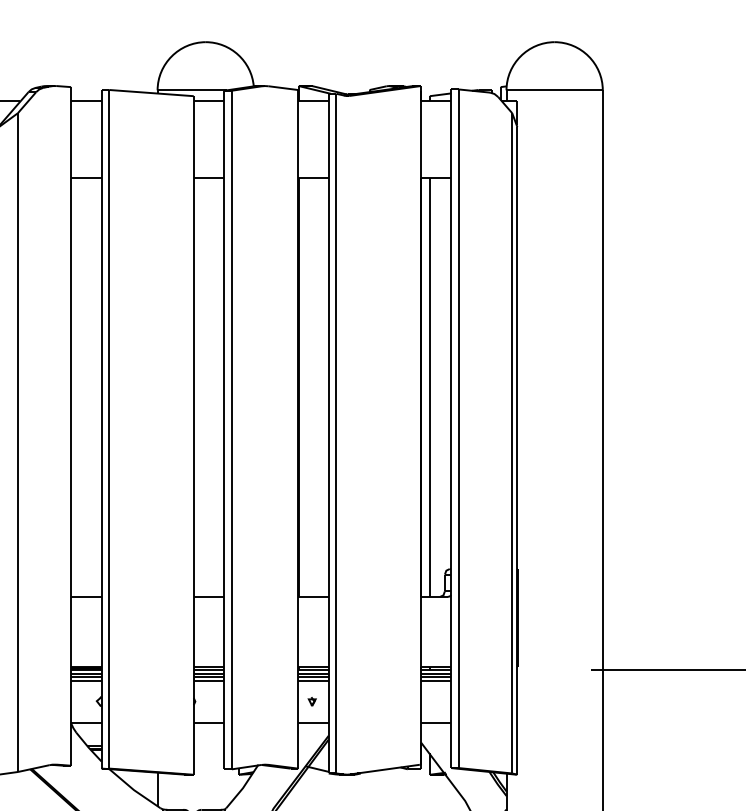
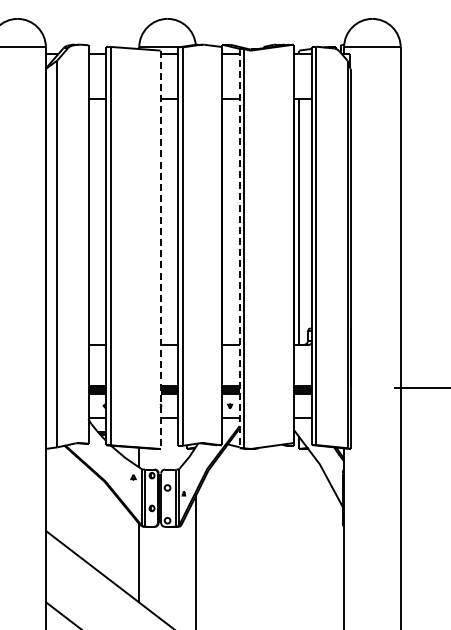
line: (328, 433) -> (239, 248), solid -> dashed
line: (193, 436) -> (160, 250), solid -> dashed

